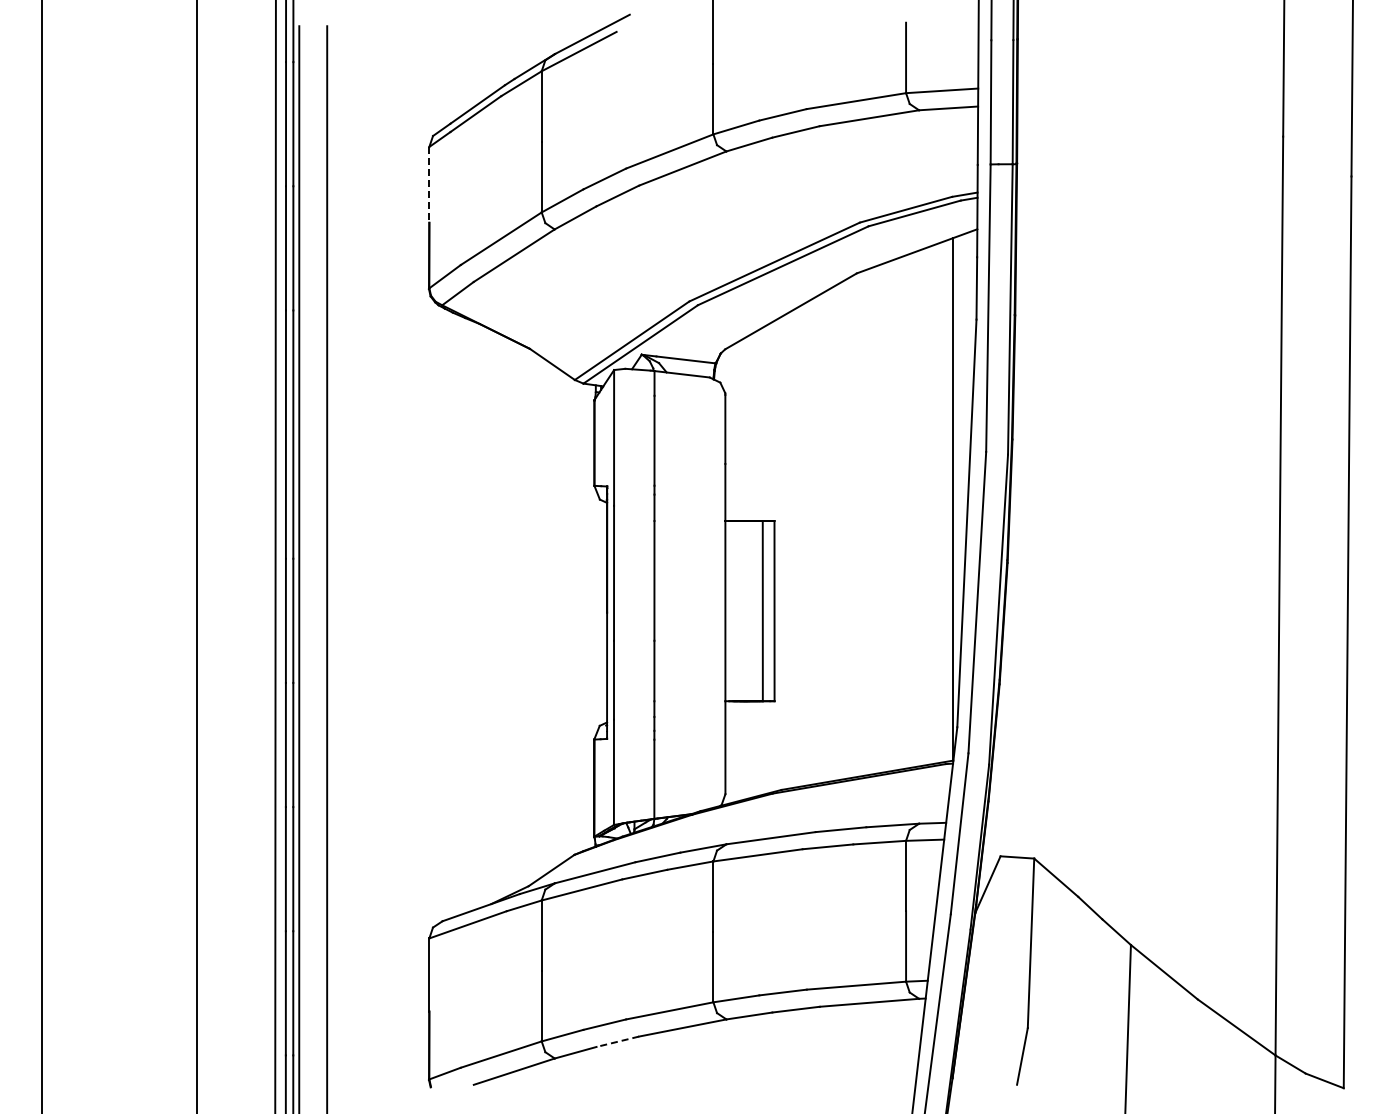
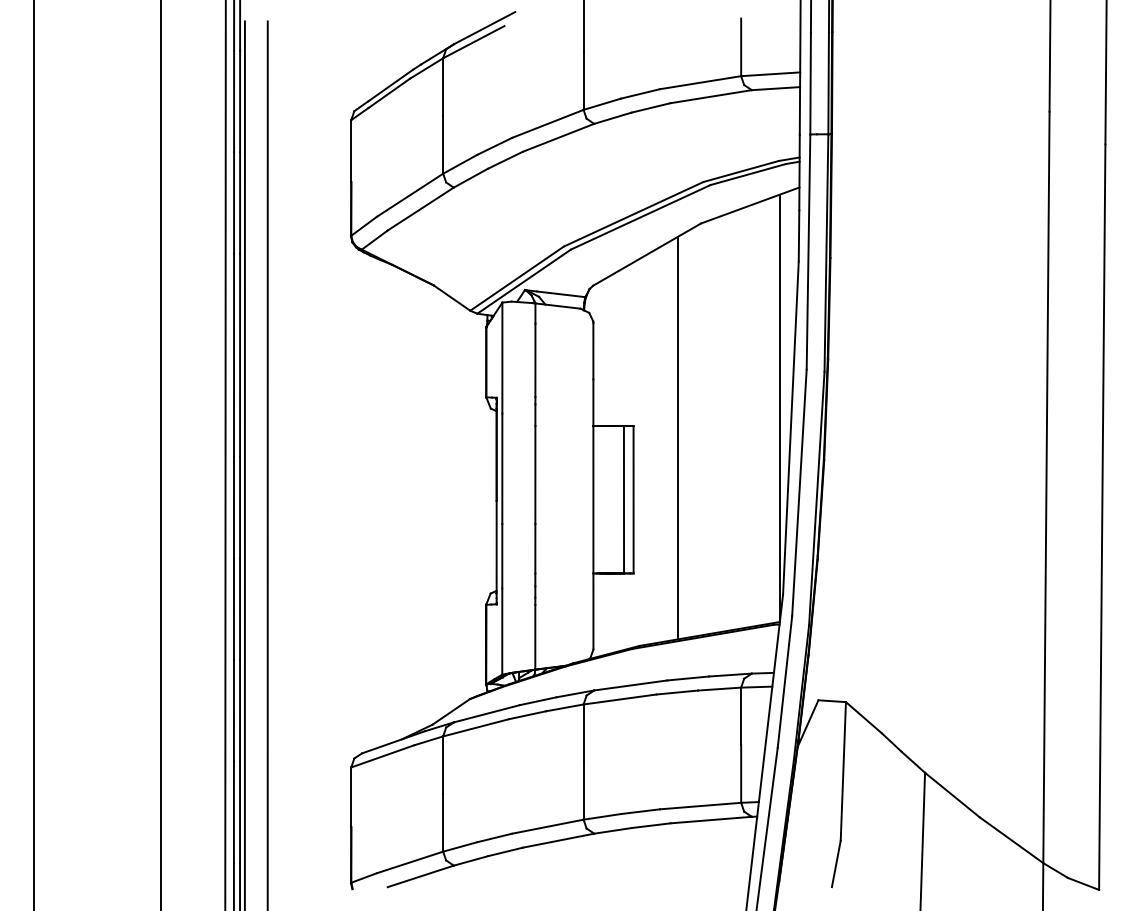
line: (429, 184) -> (351, 150), dashed -> solid
line: (829, 535) -> (678, 437), added
line: (617, 1041) -> (505, 851), dashed -> solid

